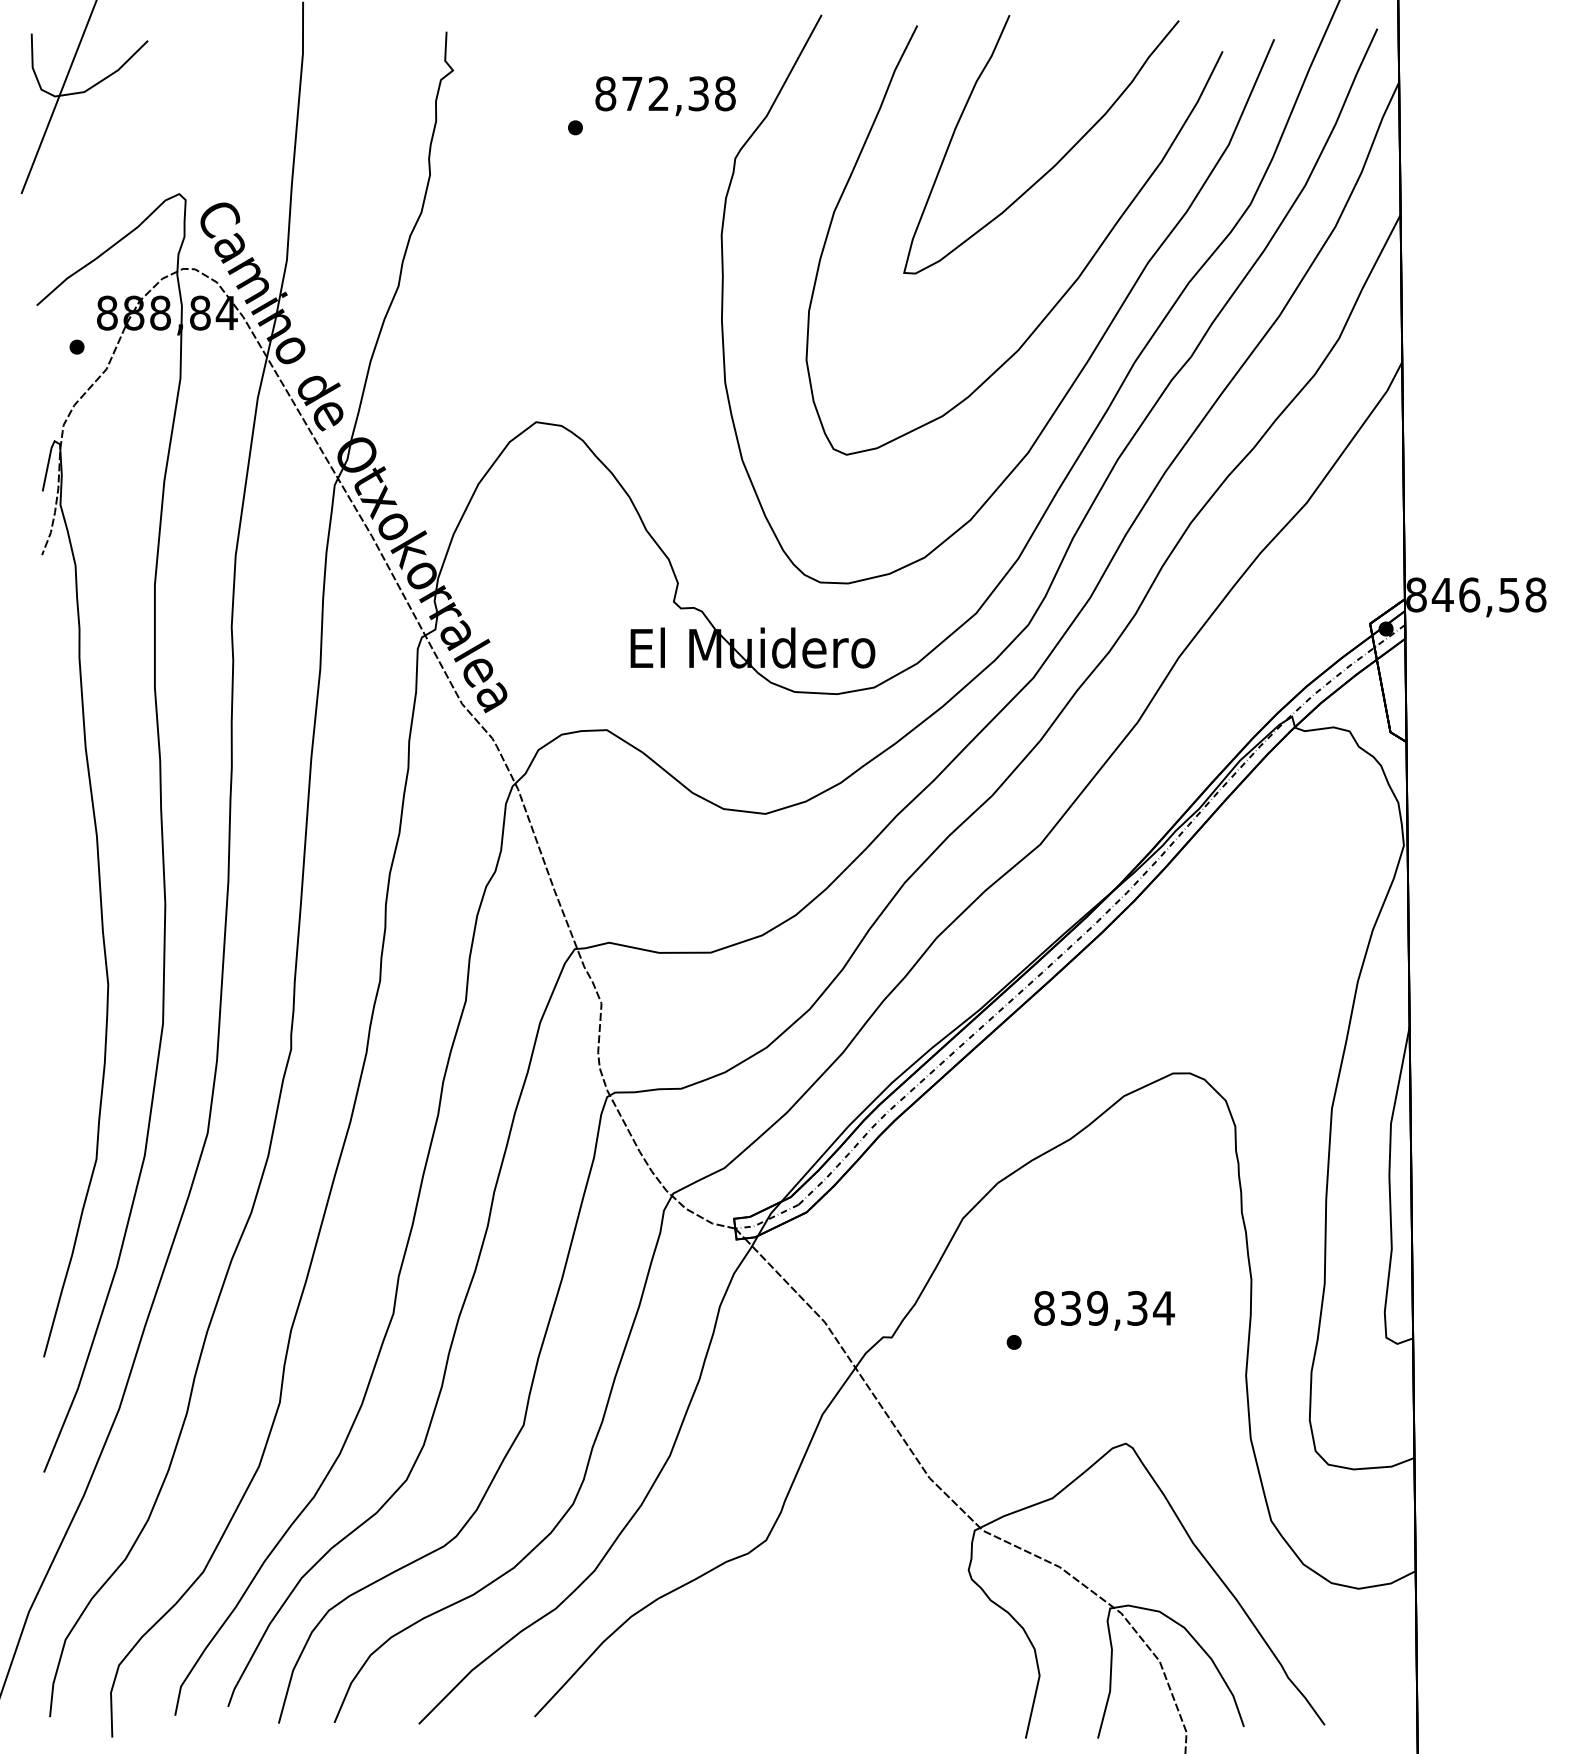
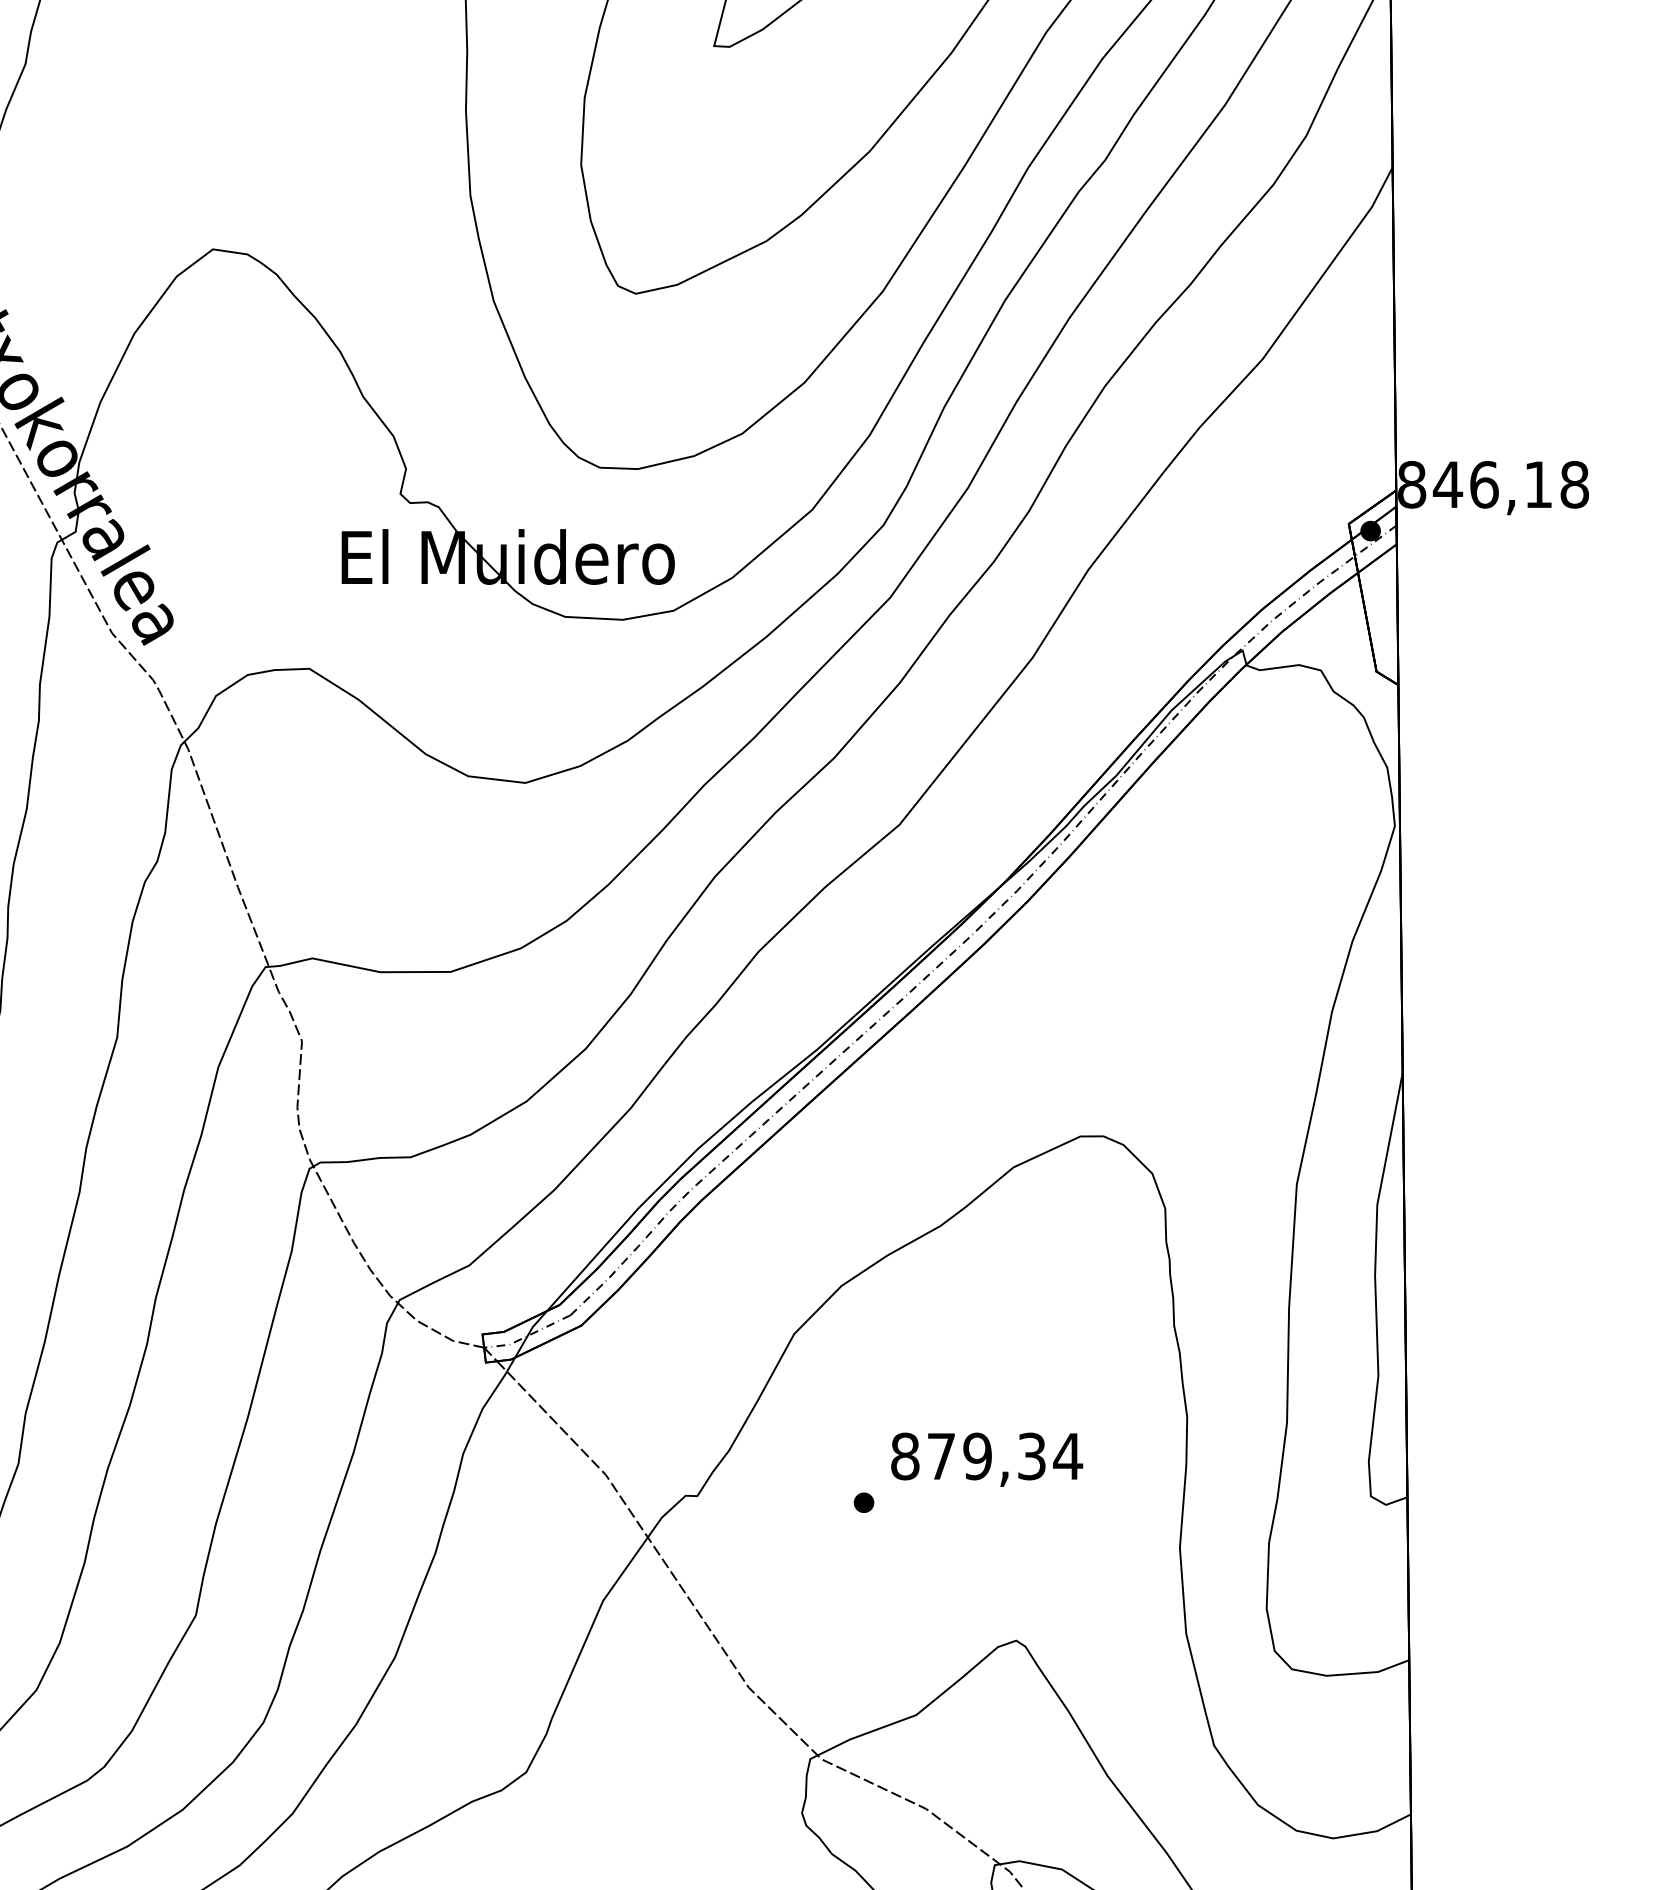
text: (1509, 595) -> (1538, 485), 846,58 -> 846,18
text: (1070, 1308) -> (940, 1456), 839,34 -> 879,34

